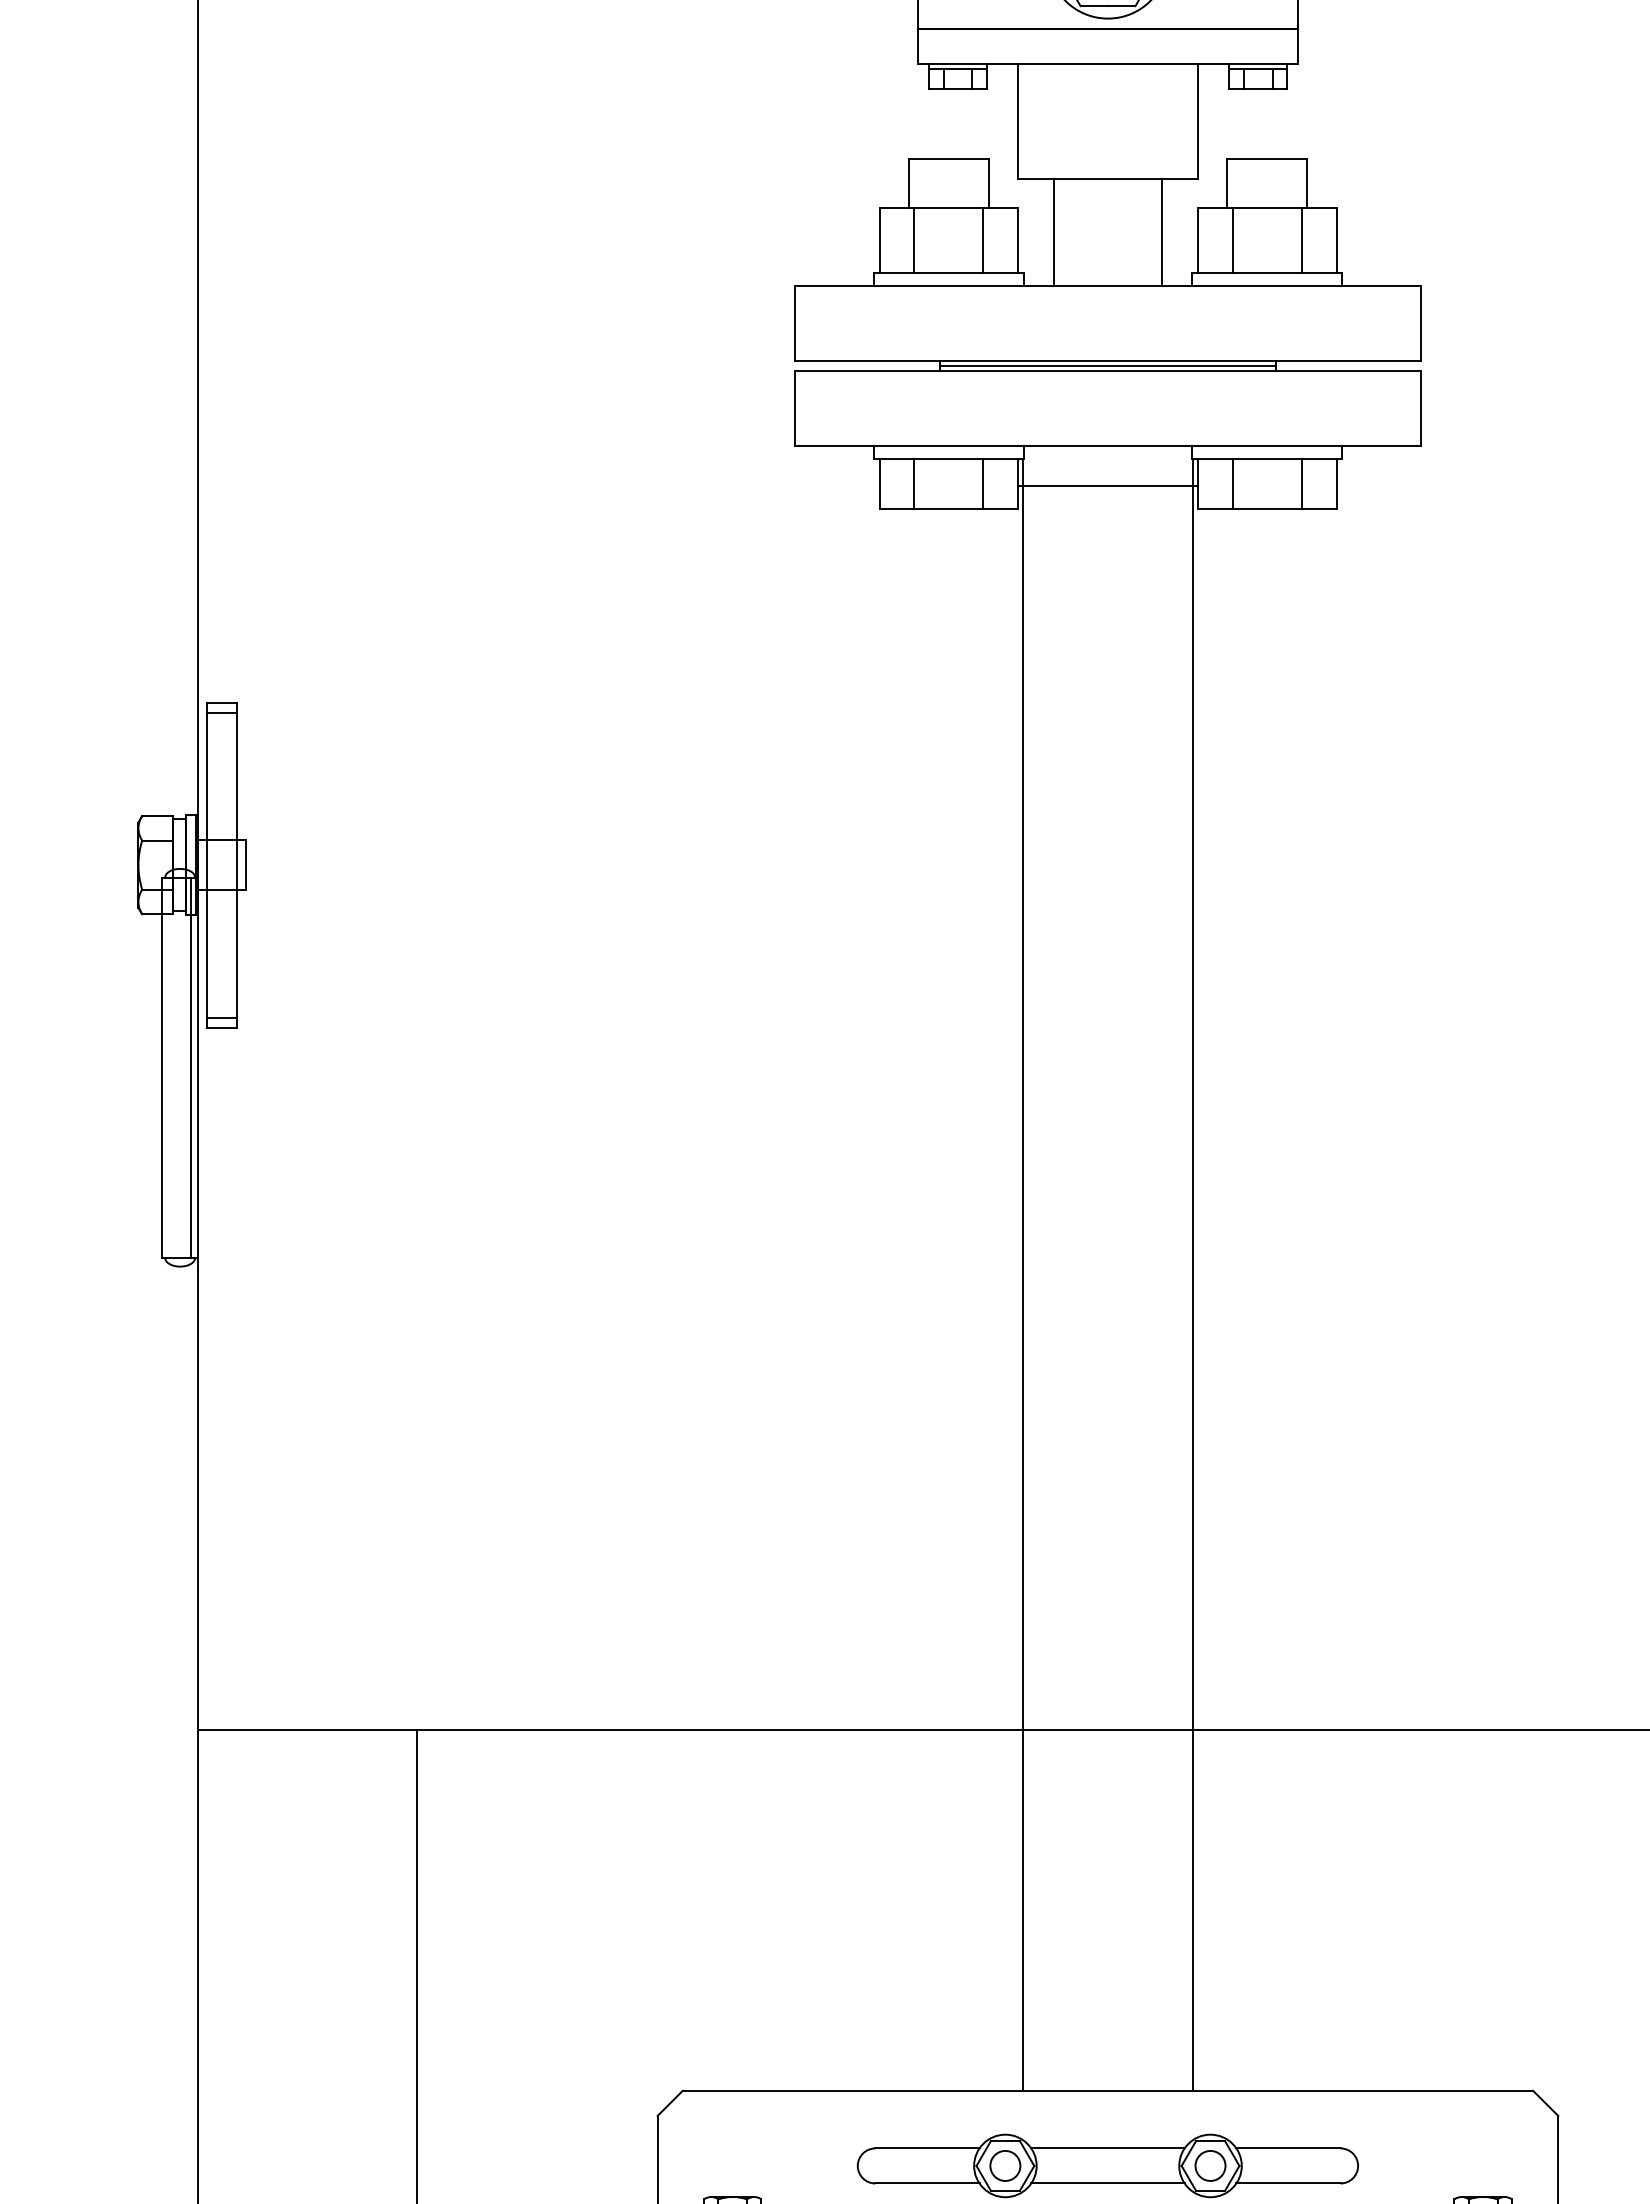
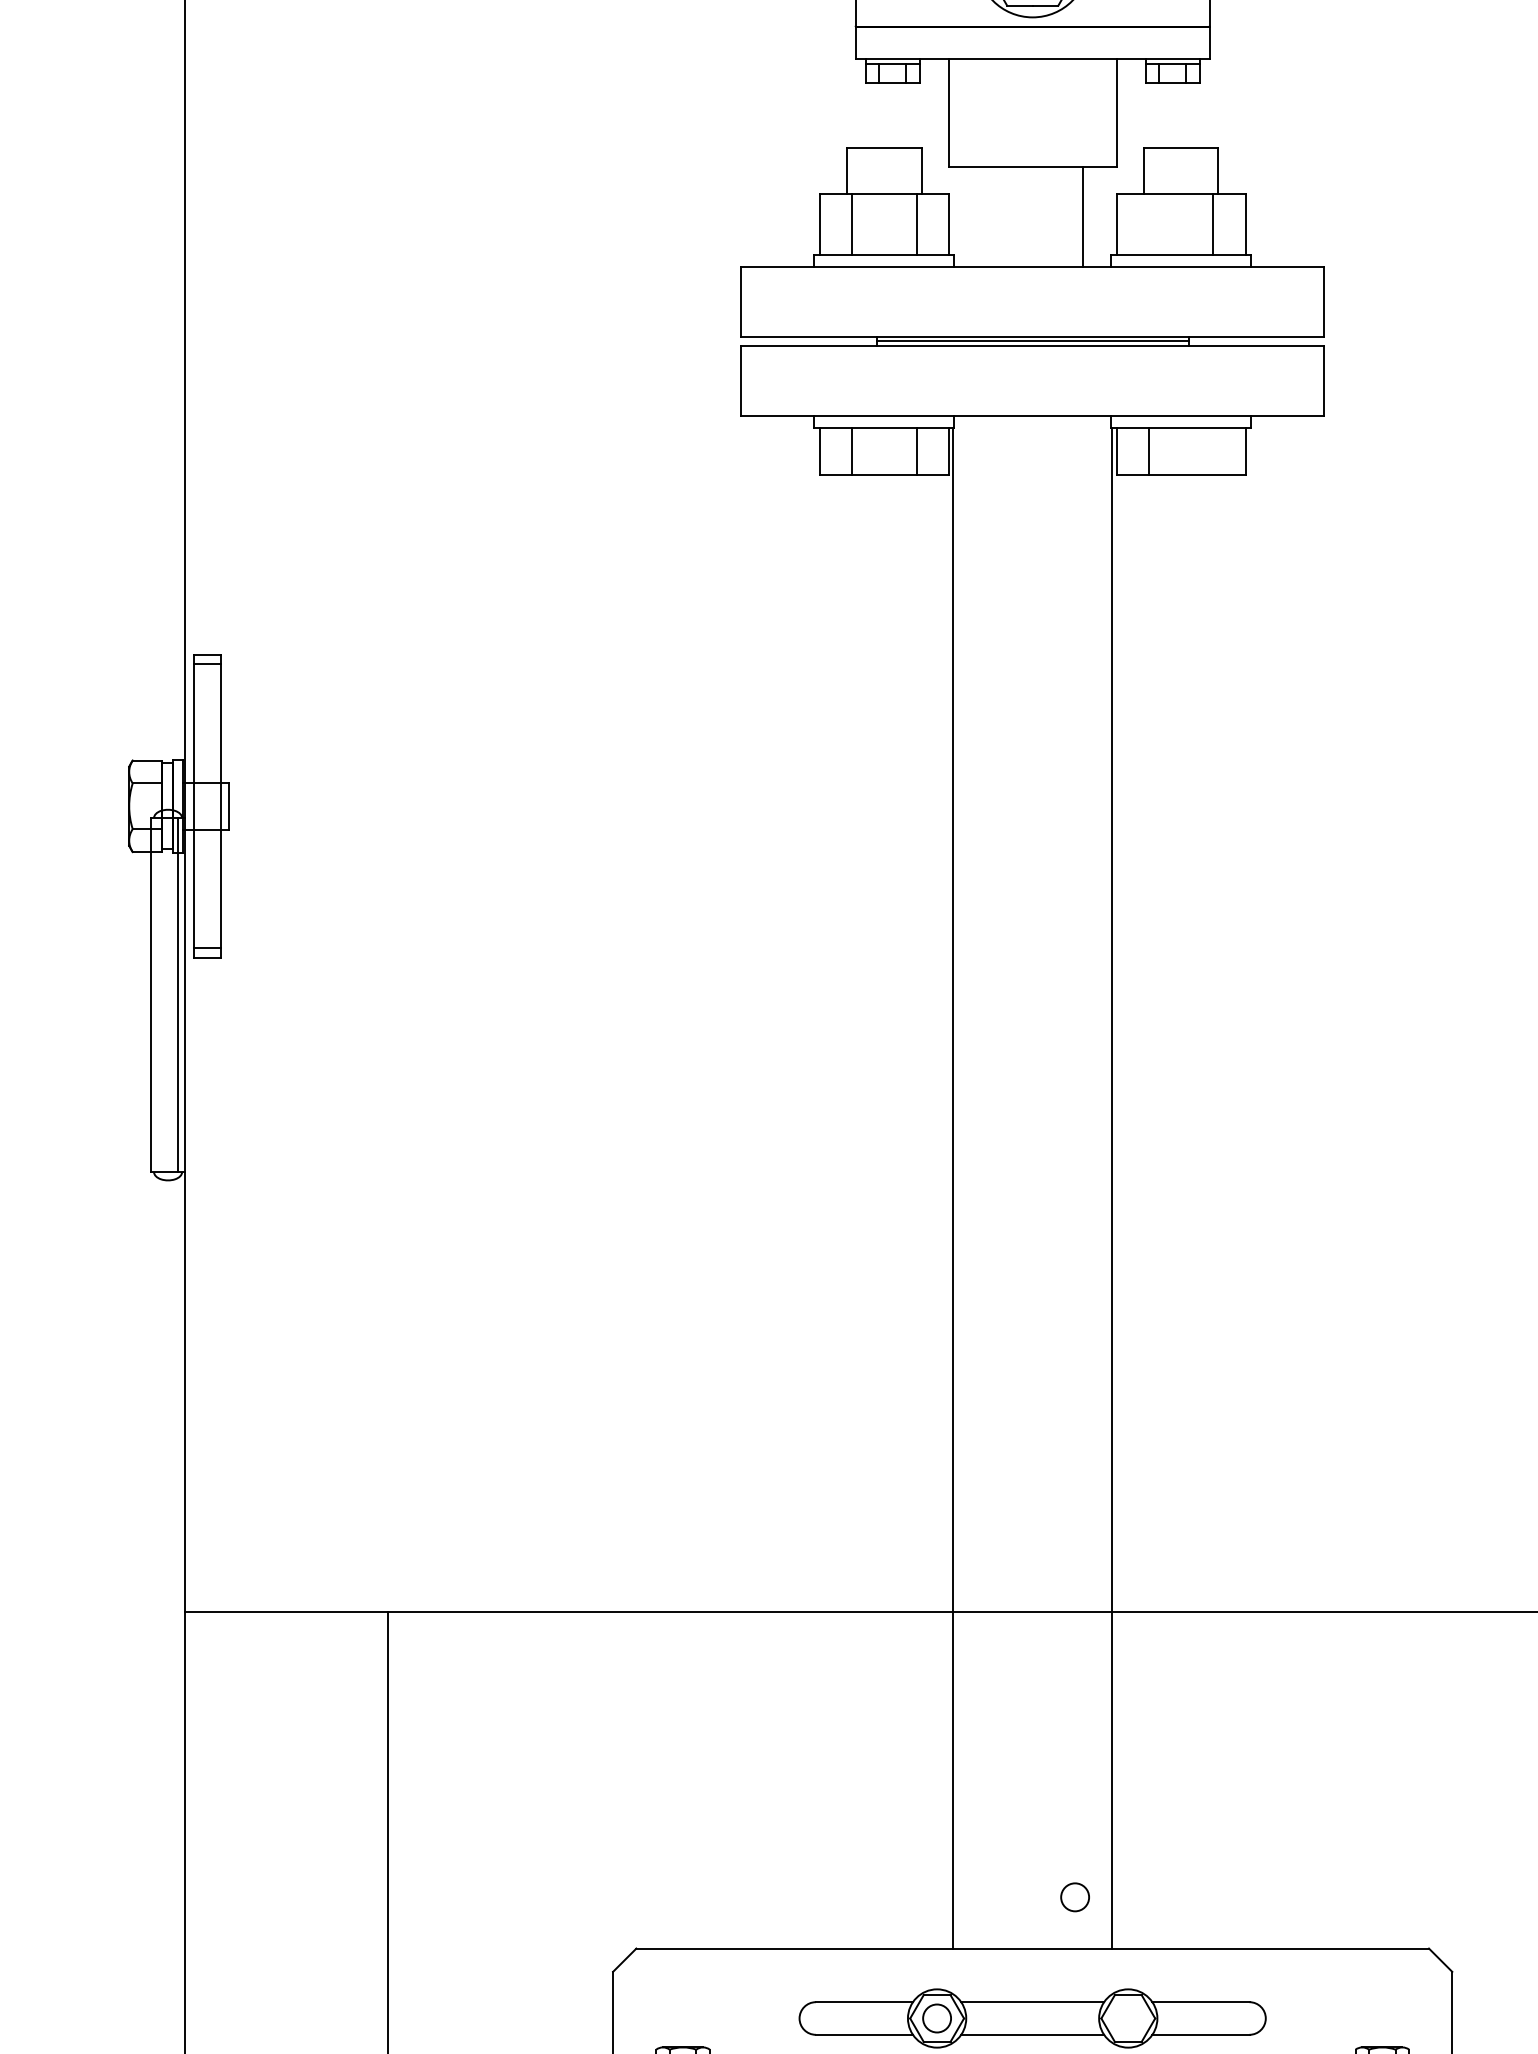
line: (1053, 232) -> (981, 216), removed
line: (1232, 240) -> (1148, 224), removed
line: (1301, 484) -> (1213, 451), removed
line: (1107, 486) -> (1032, 453), removed
circle: (1210, 2165) -> (1075, 1896), moved

